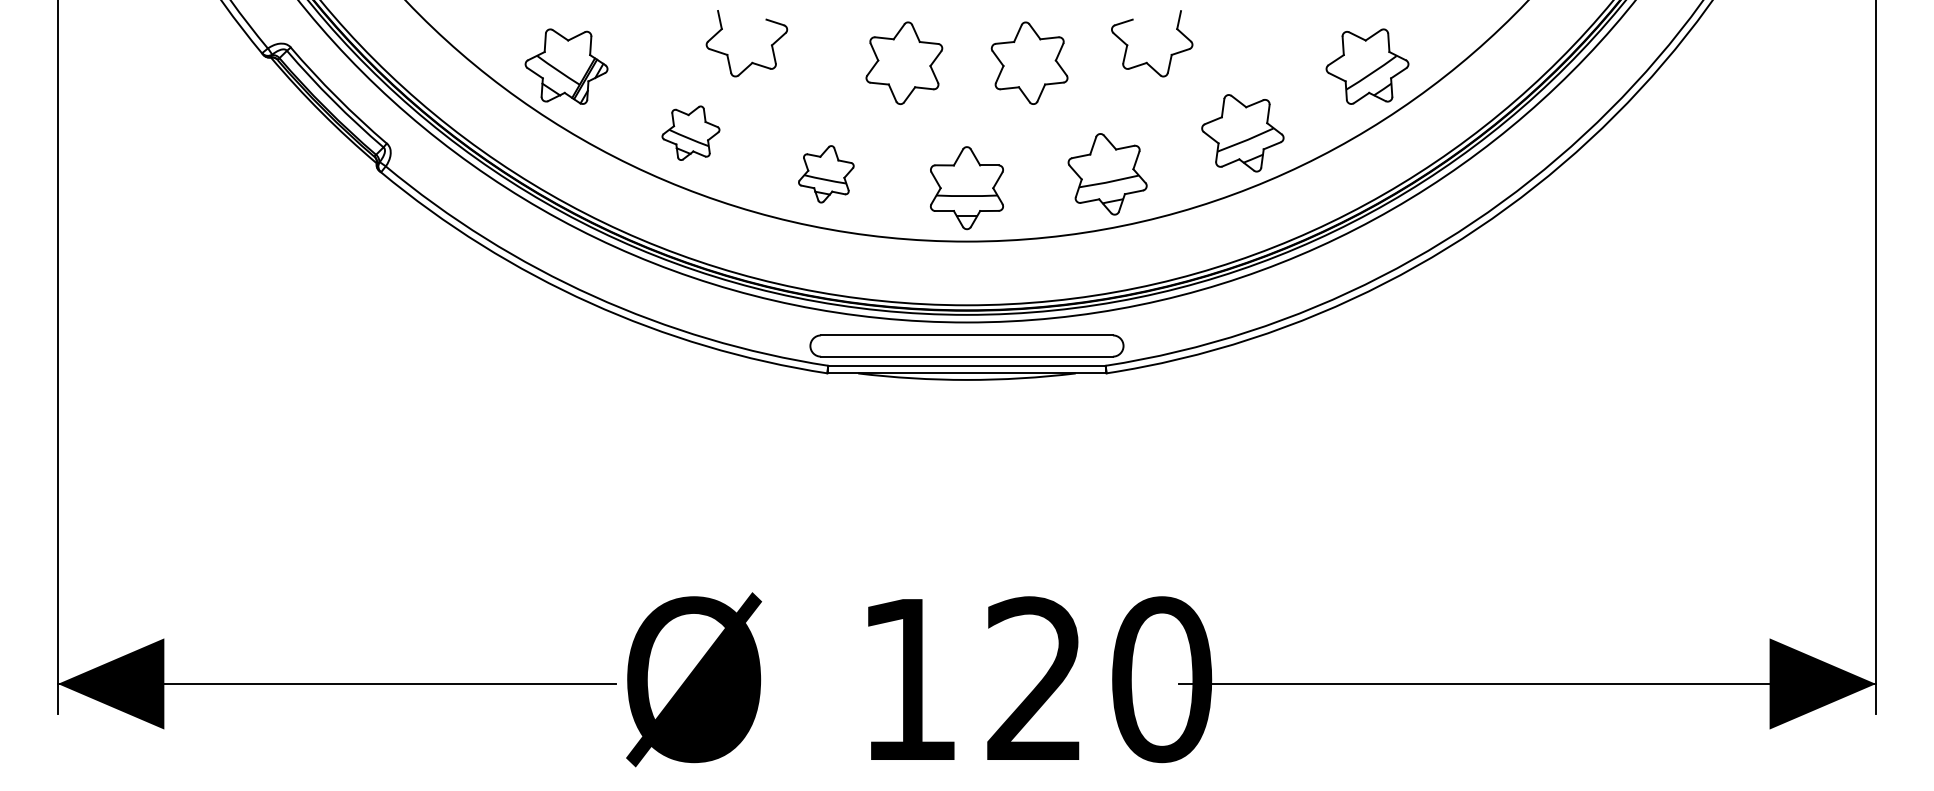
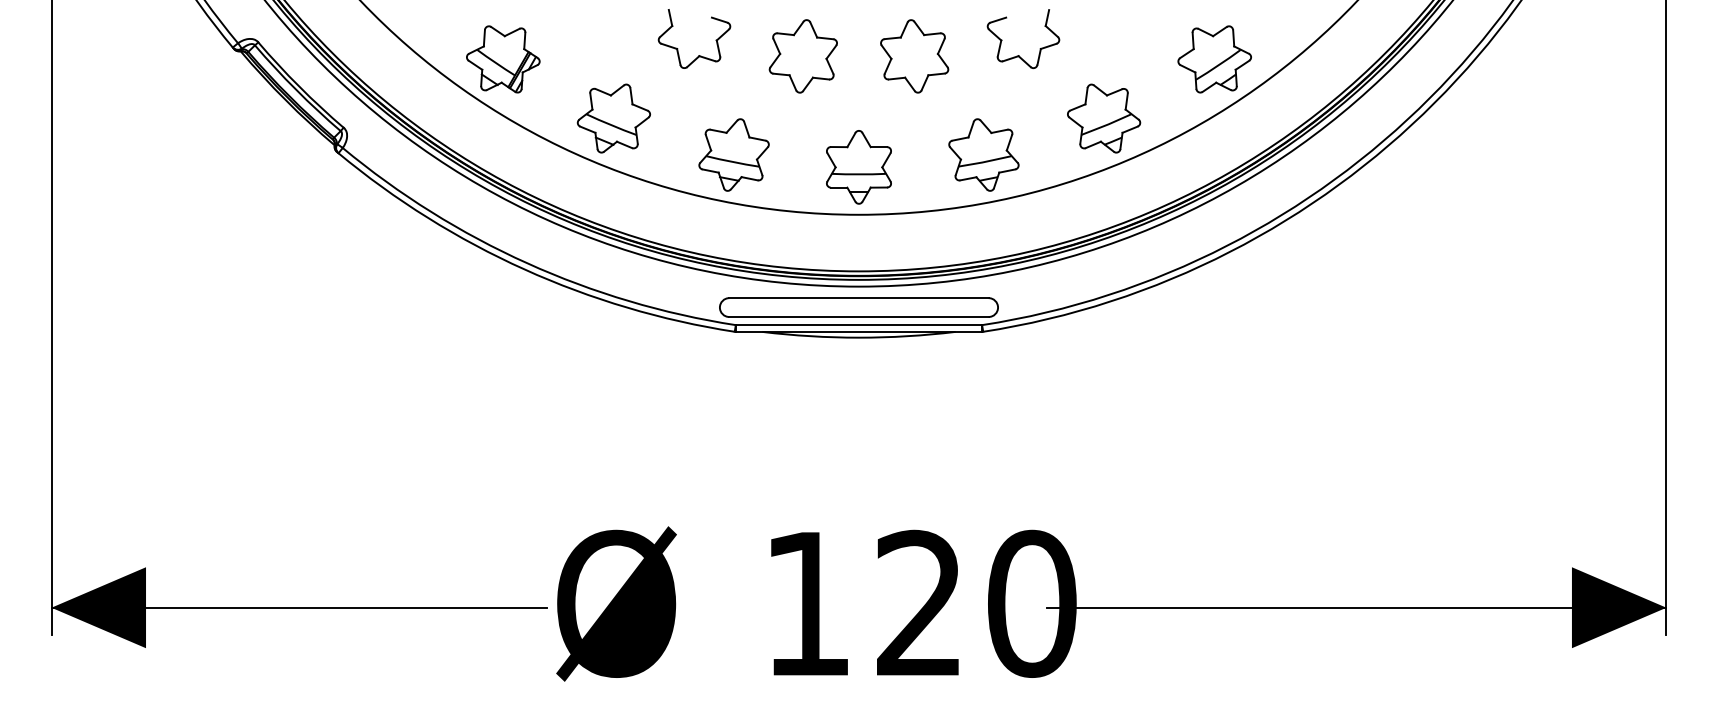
part: (751, 62) -> (698, 55), moved
part: (690, 133) -> (613, 118), size x1.43
part: (825, 173) -> (733, 154), size x1.43

